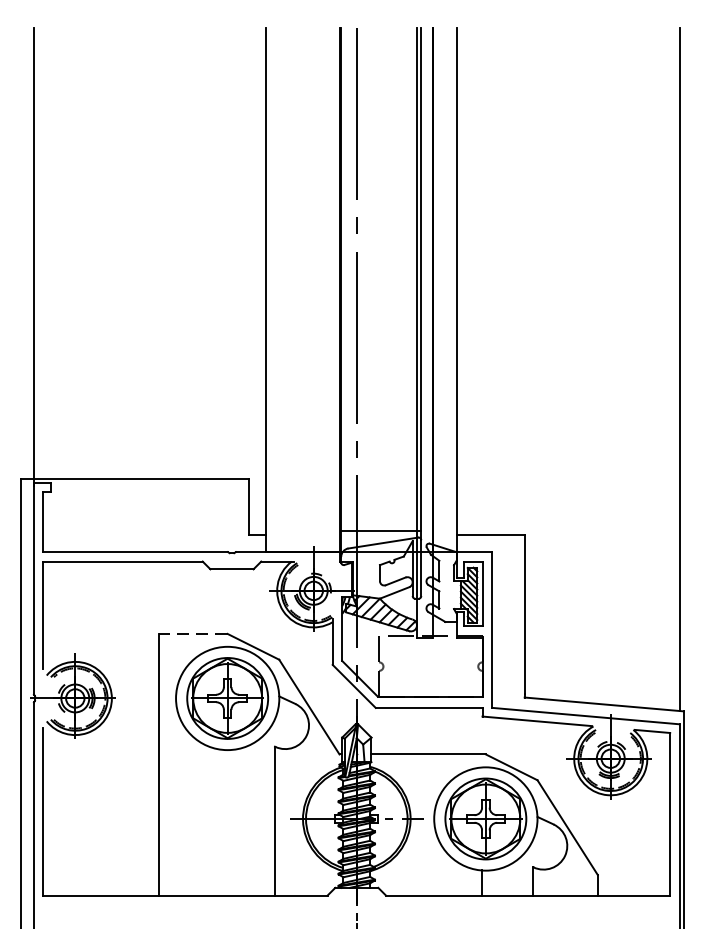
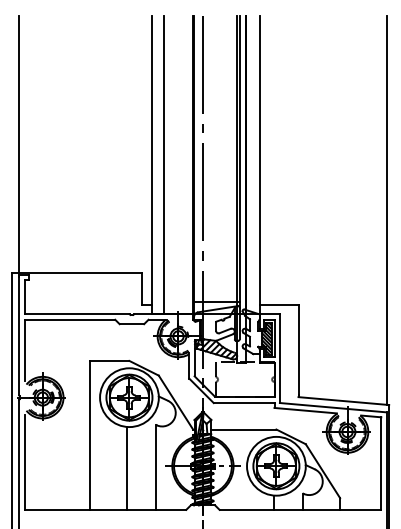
line: (287, 288) -> (163, 164), added
line: (192, 633) -> (109, 360), dashed -> solid
line: (224, 821) -> (127, 467), added

